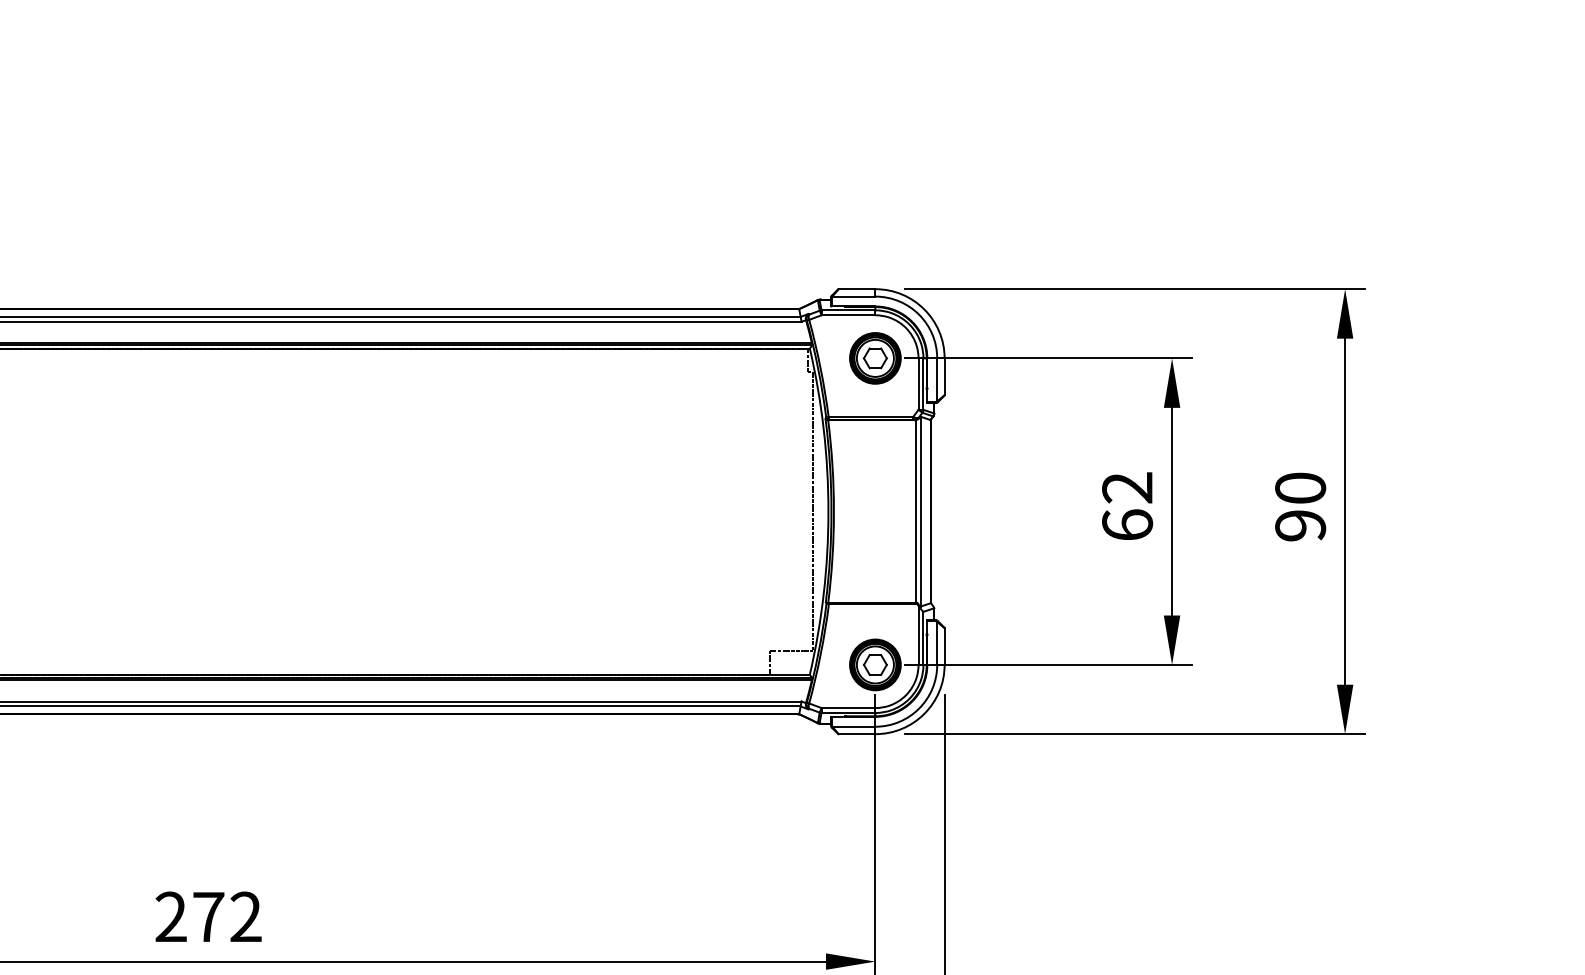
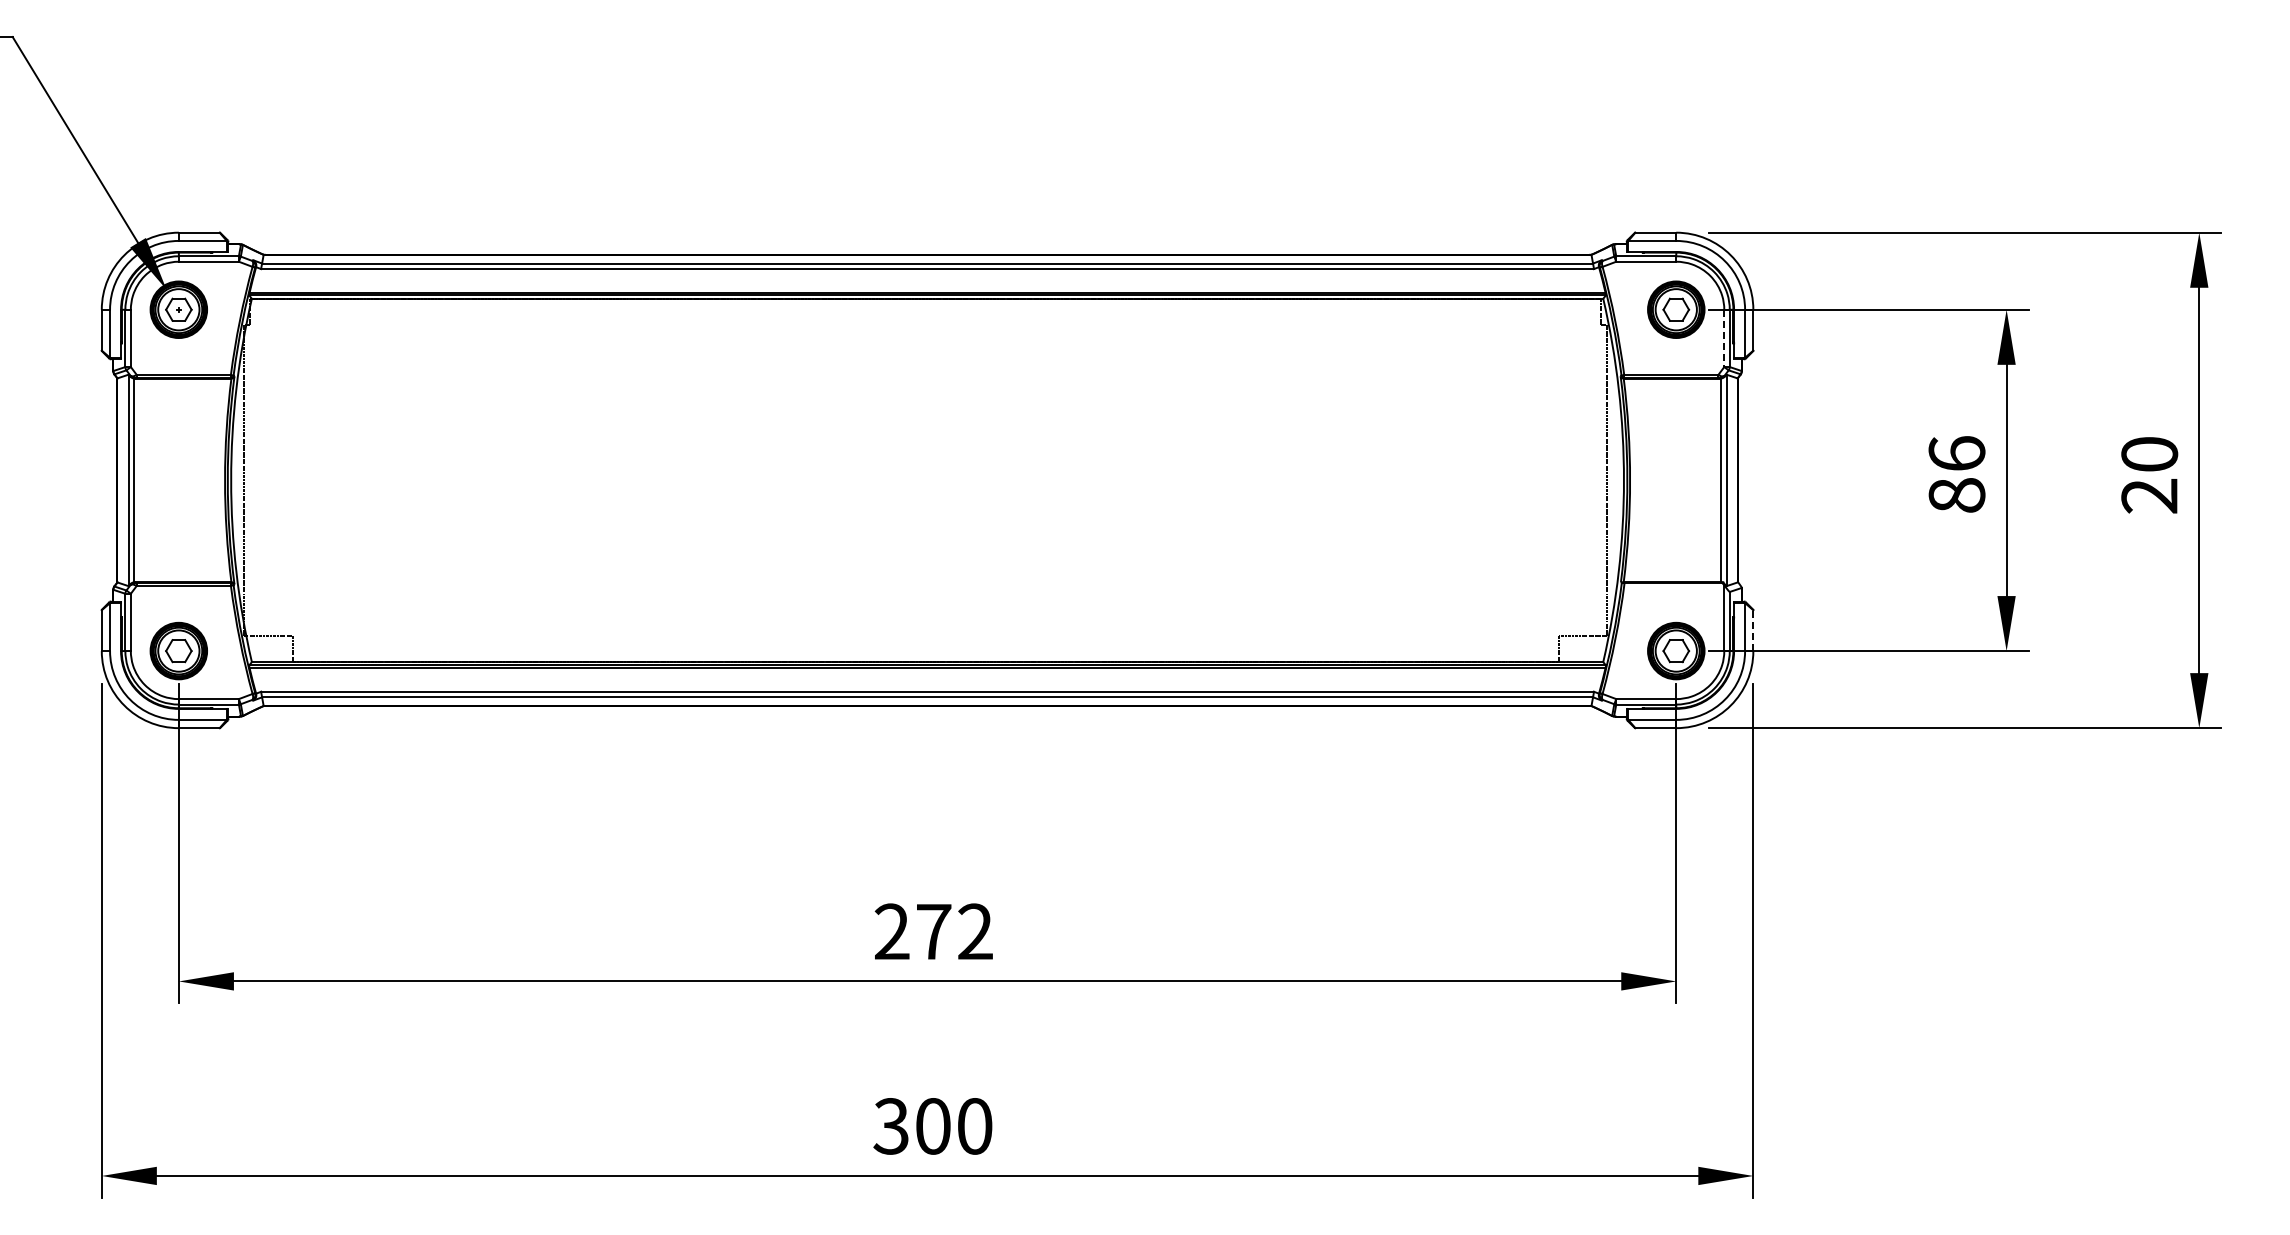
line: (918, 384) -> (1724, 338), solid -> dashed
text: (1127, 506) -> (1956, 474), 62 -> 86
text: (1300, 526) -> (2149, 496), 90 -> 20
line: (944, 646) -> (1753, 630), solid -> dashed

